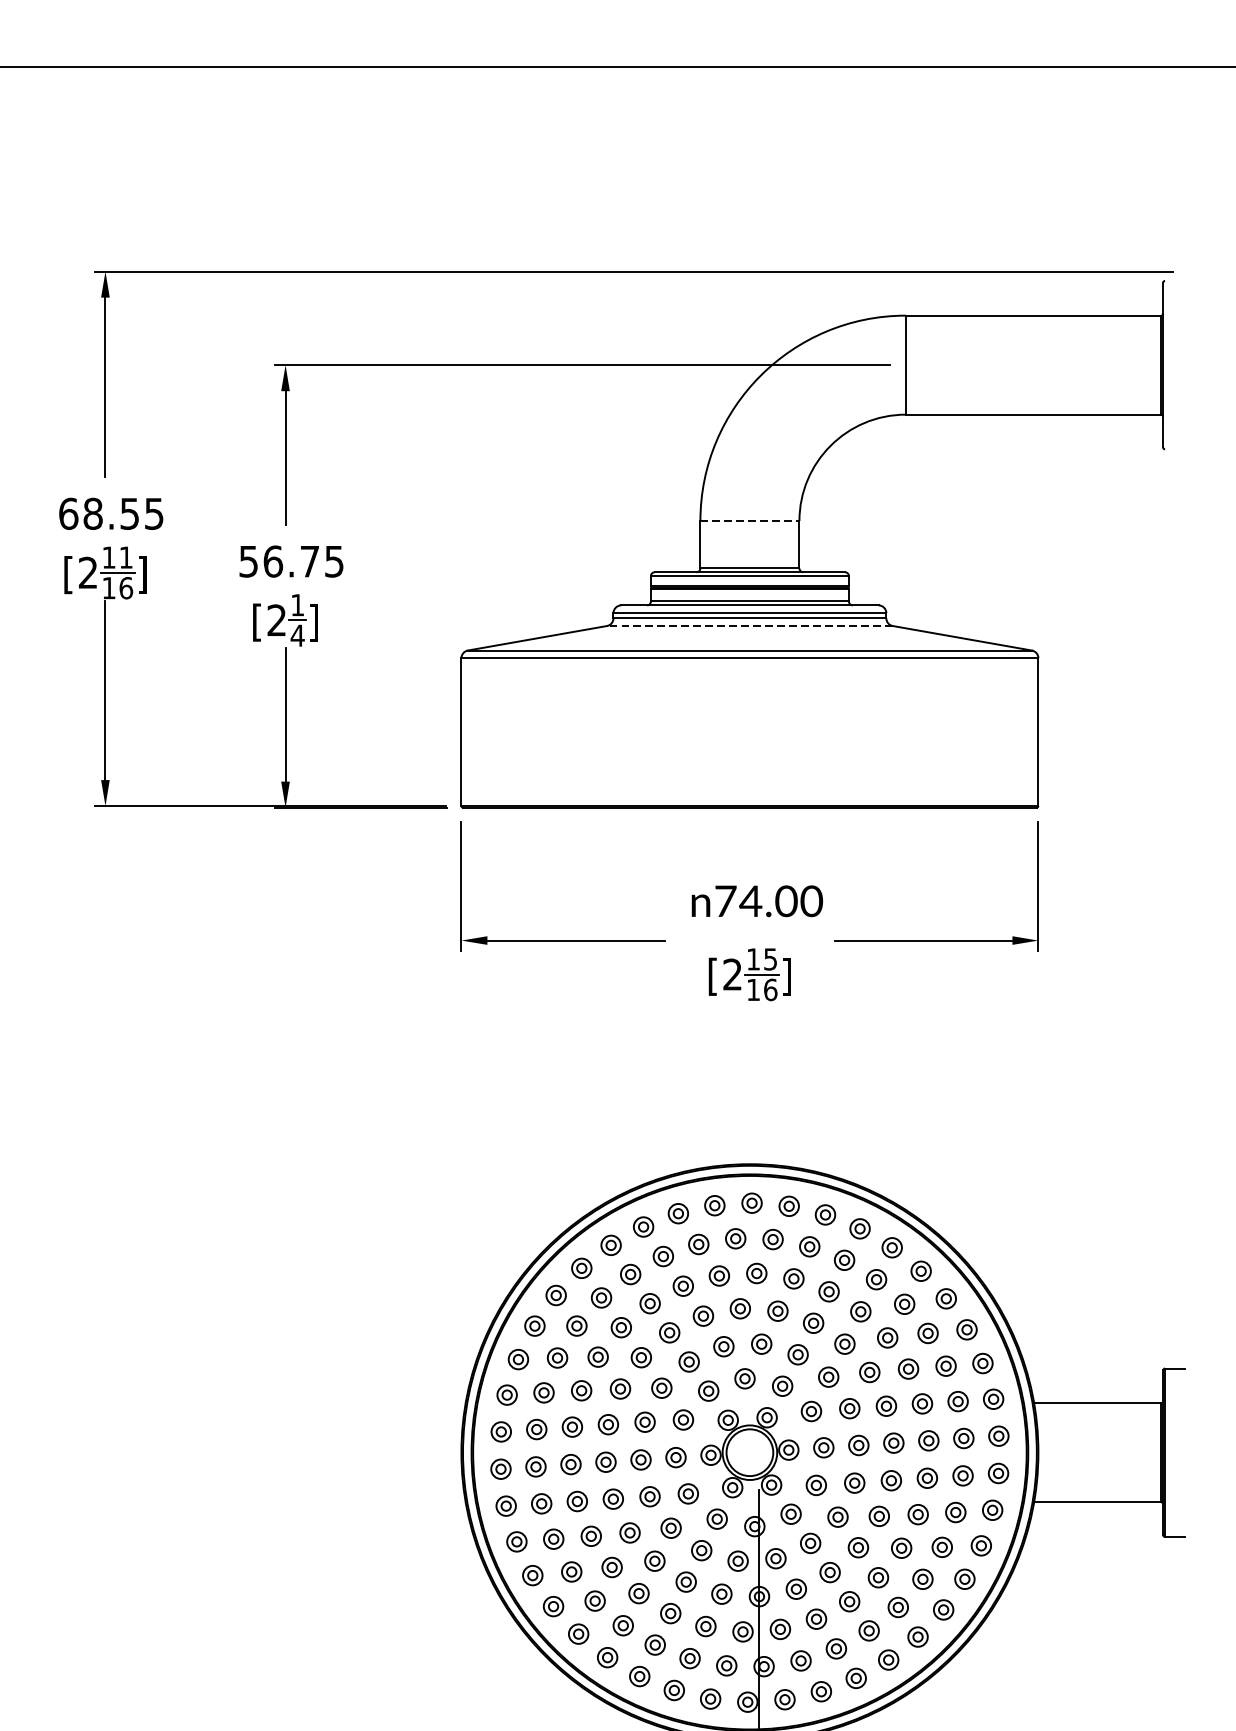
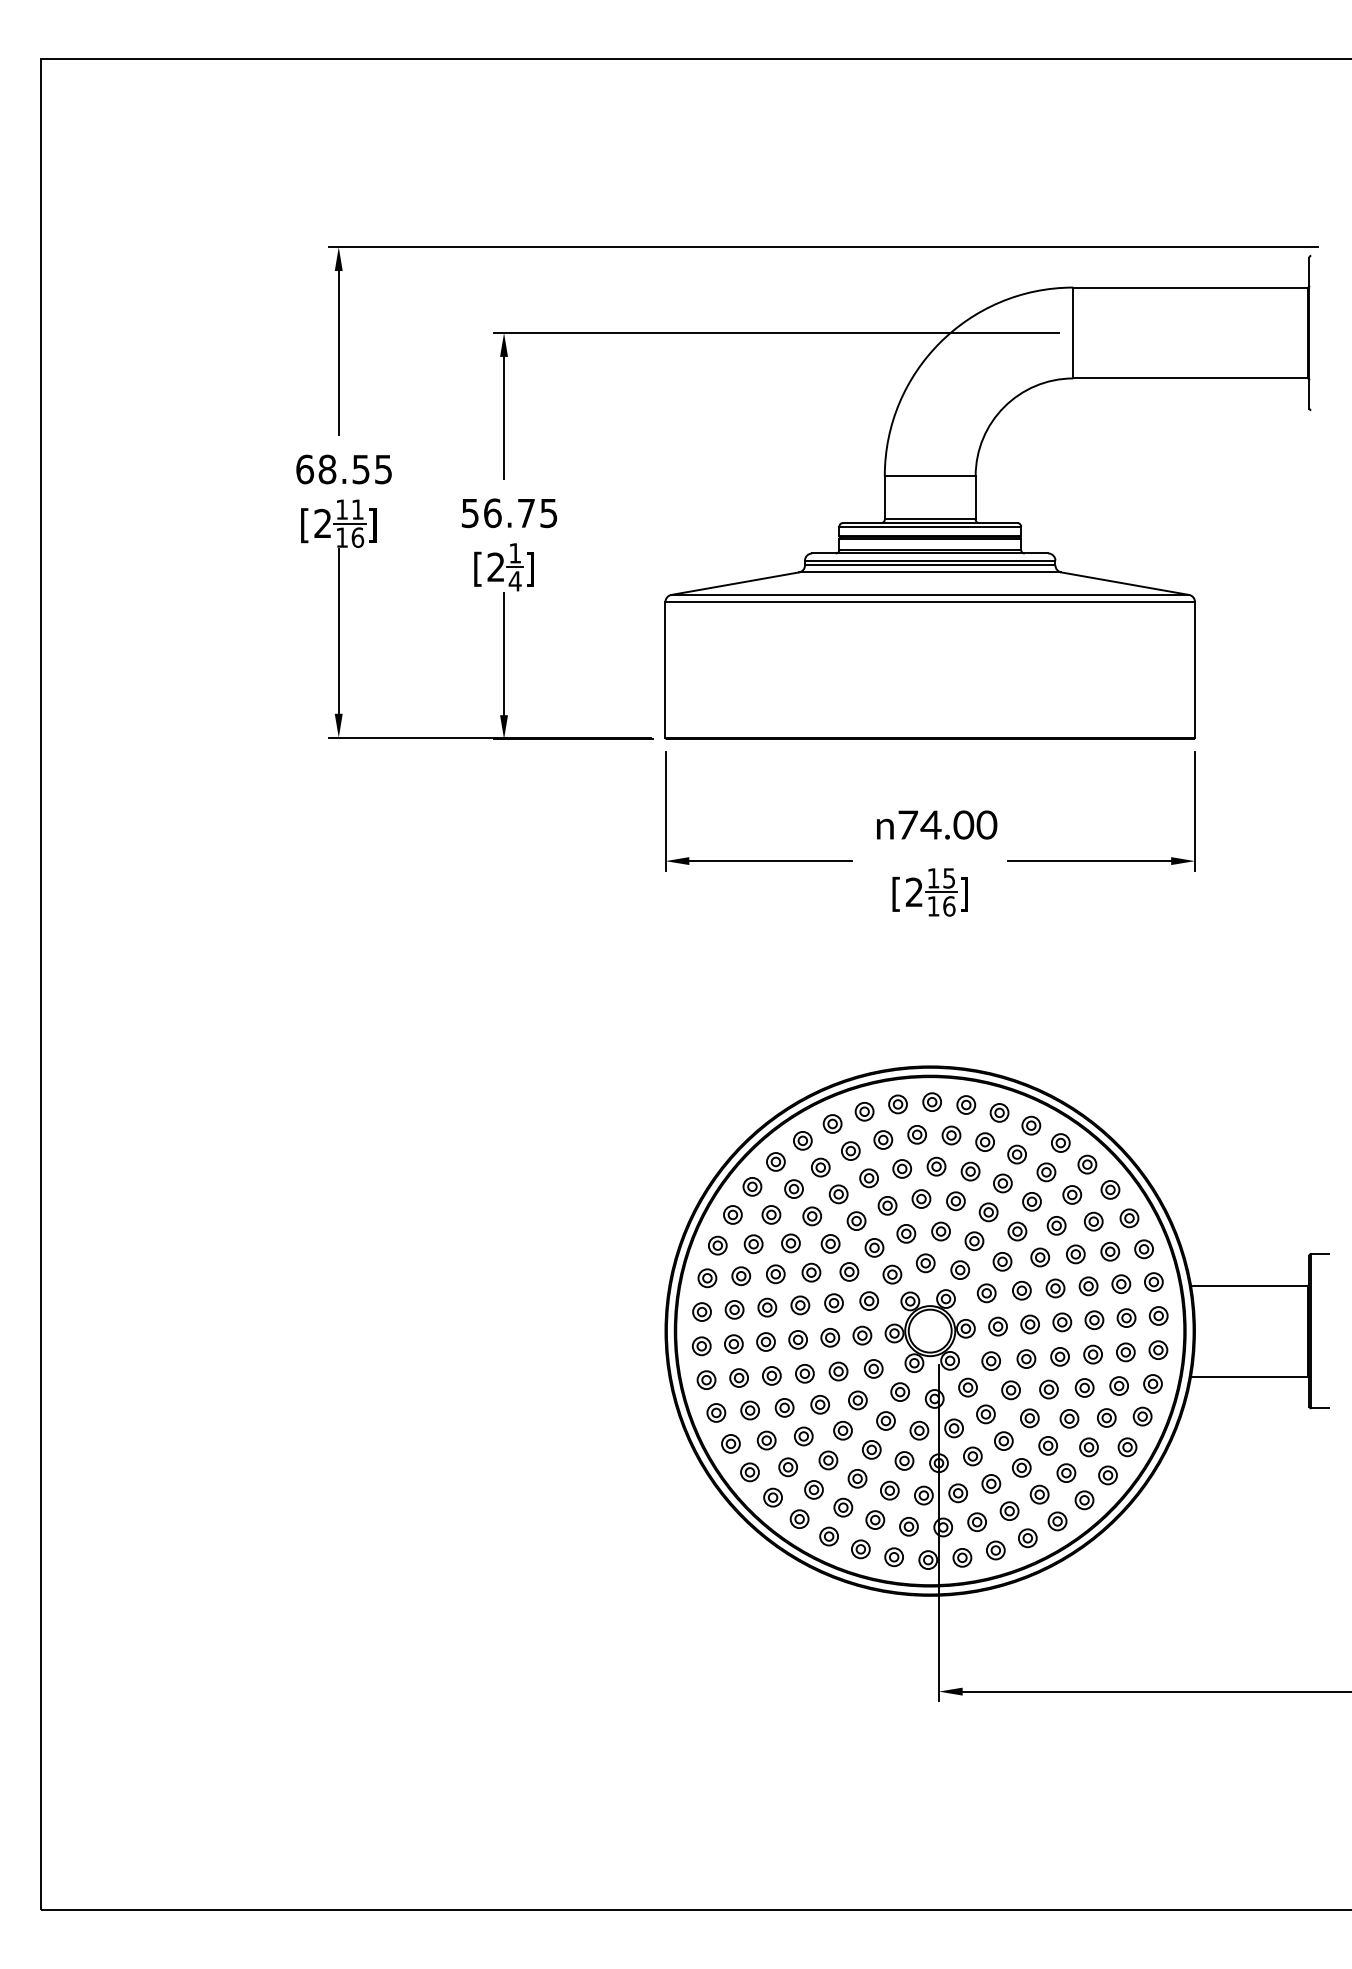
line: (750, 521) -> (930, 476), dashed -> solid
line: (749, 626) -> (929, 572), dashed -> solid

